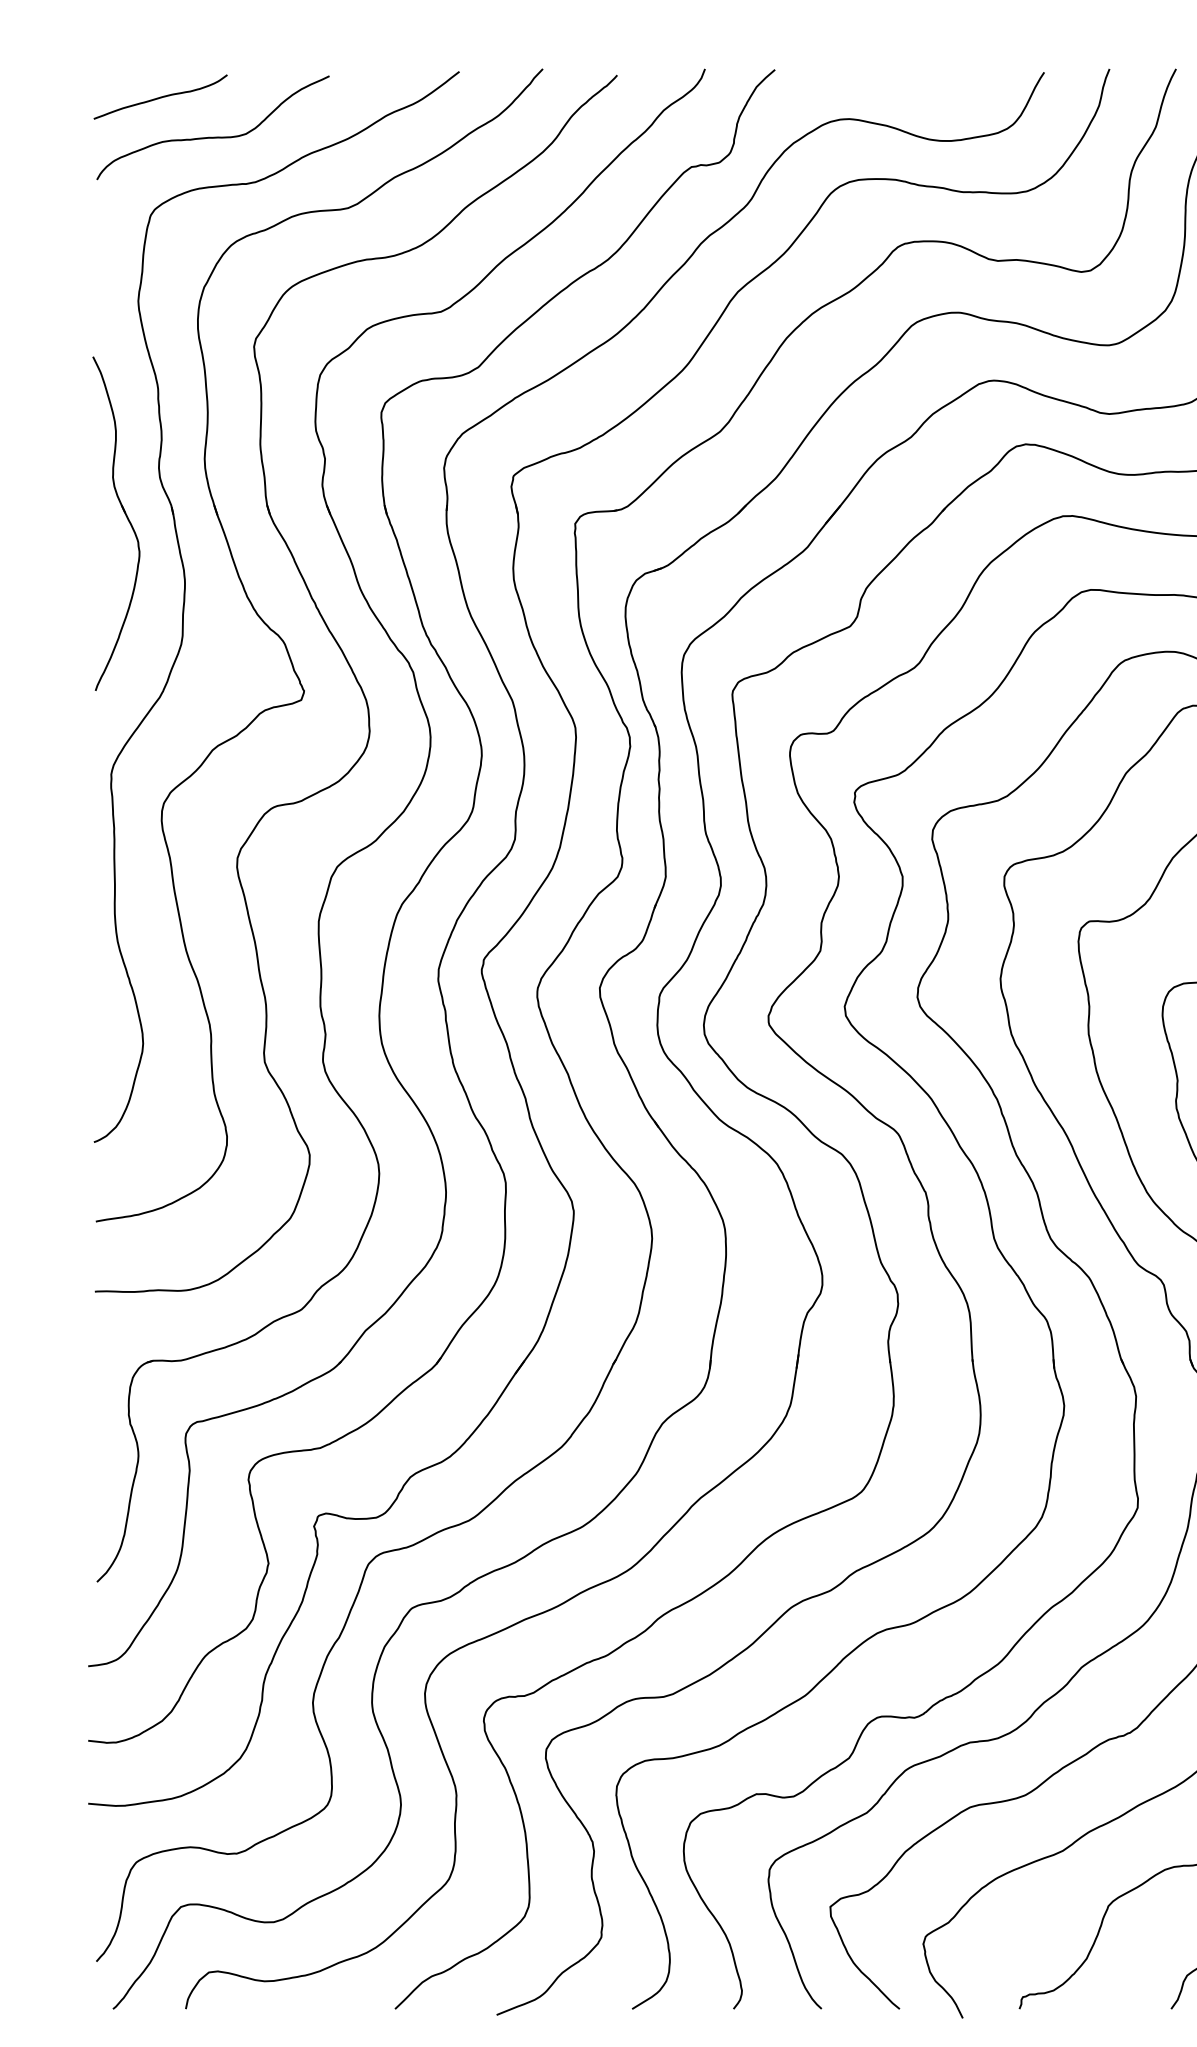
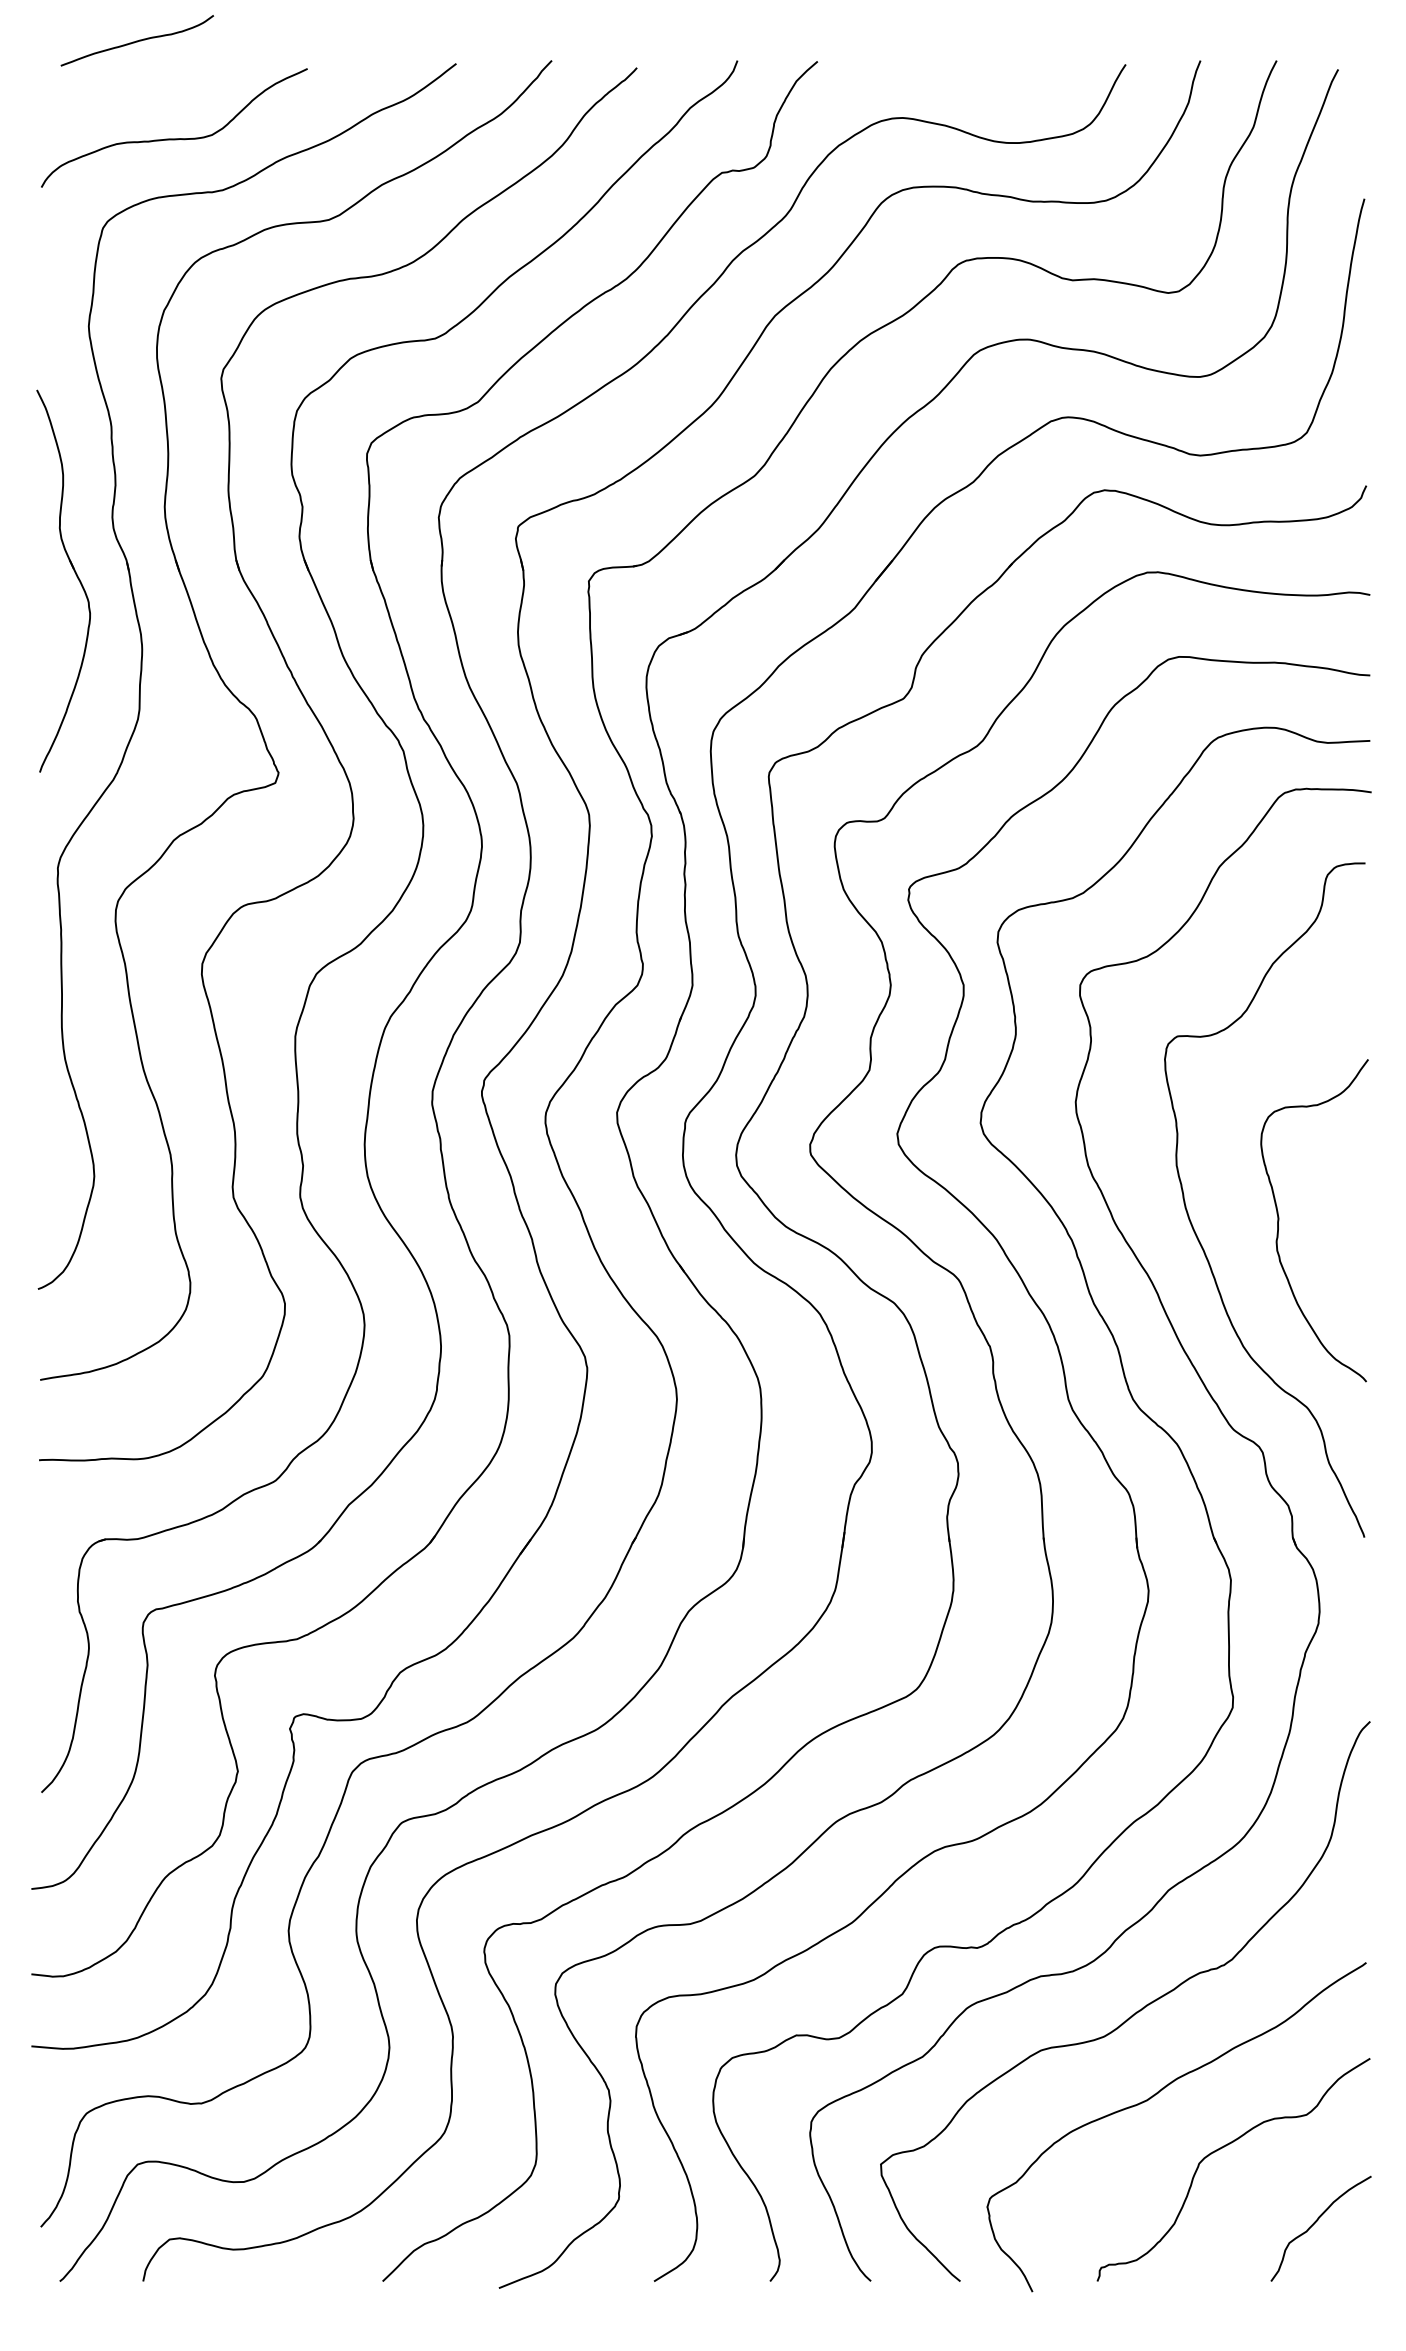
curve: (159, 96) -> (136, 40), moved

